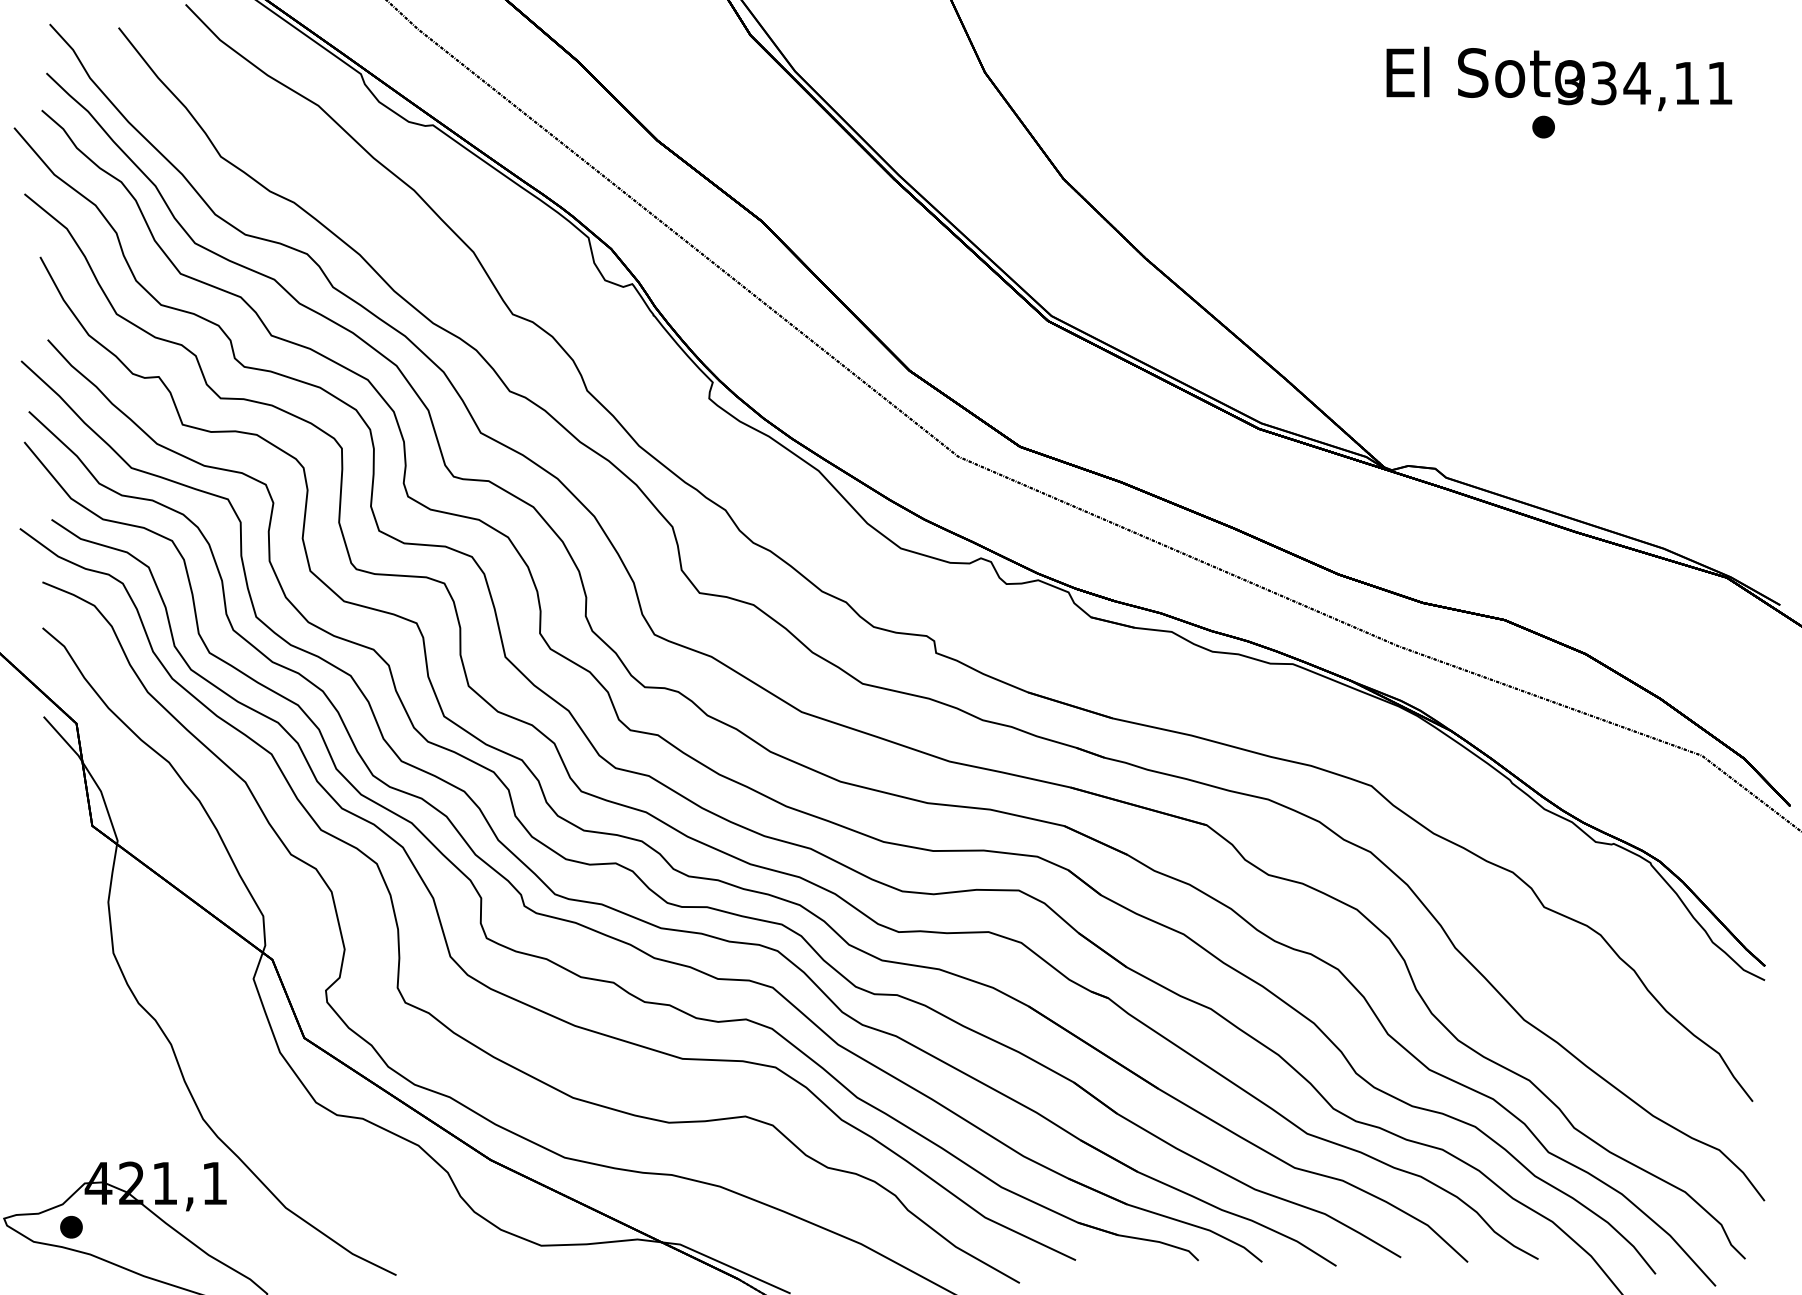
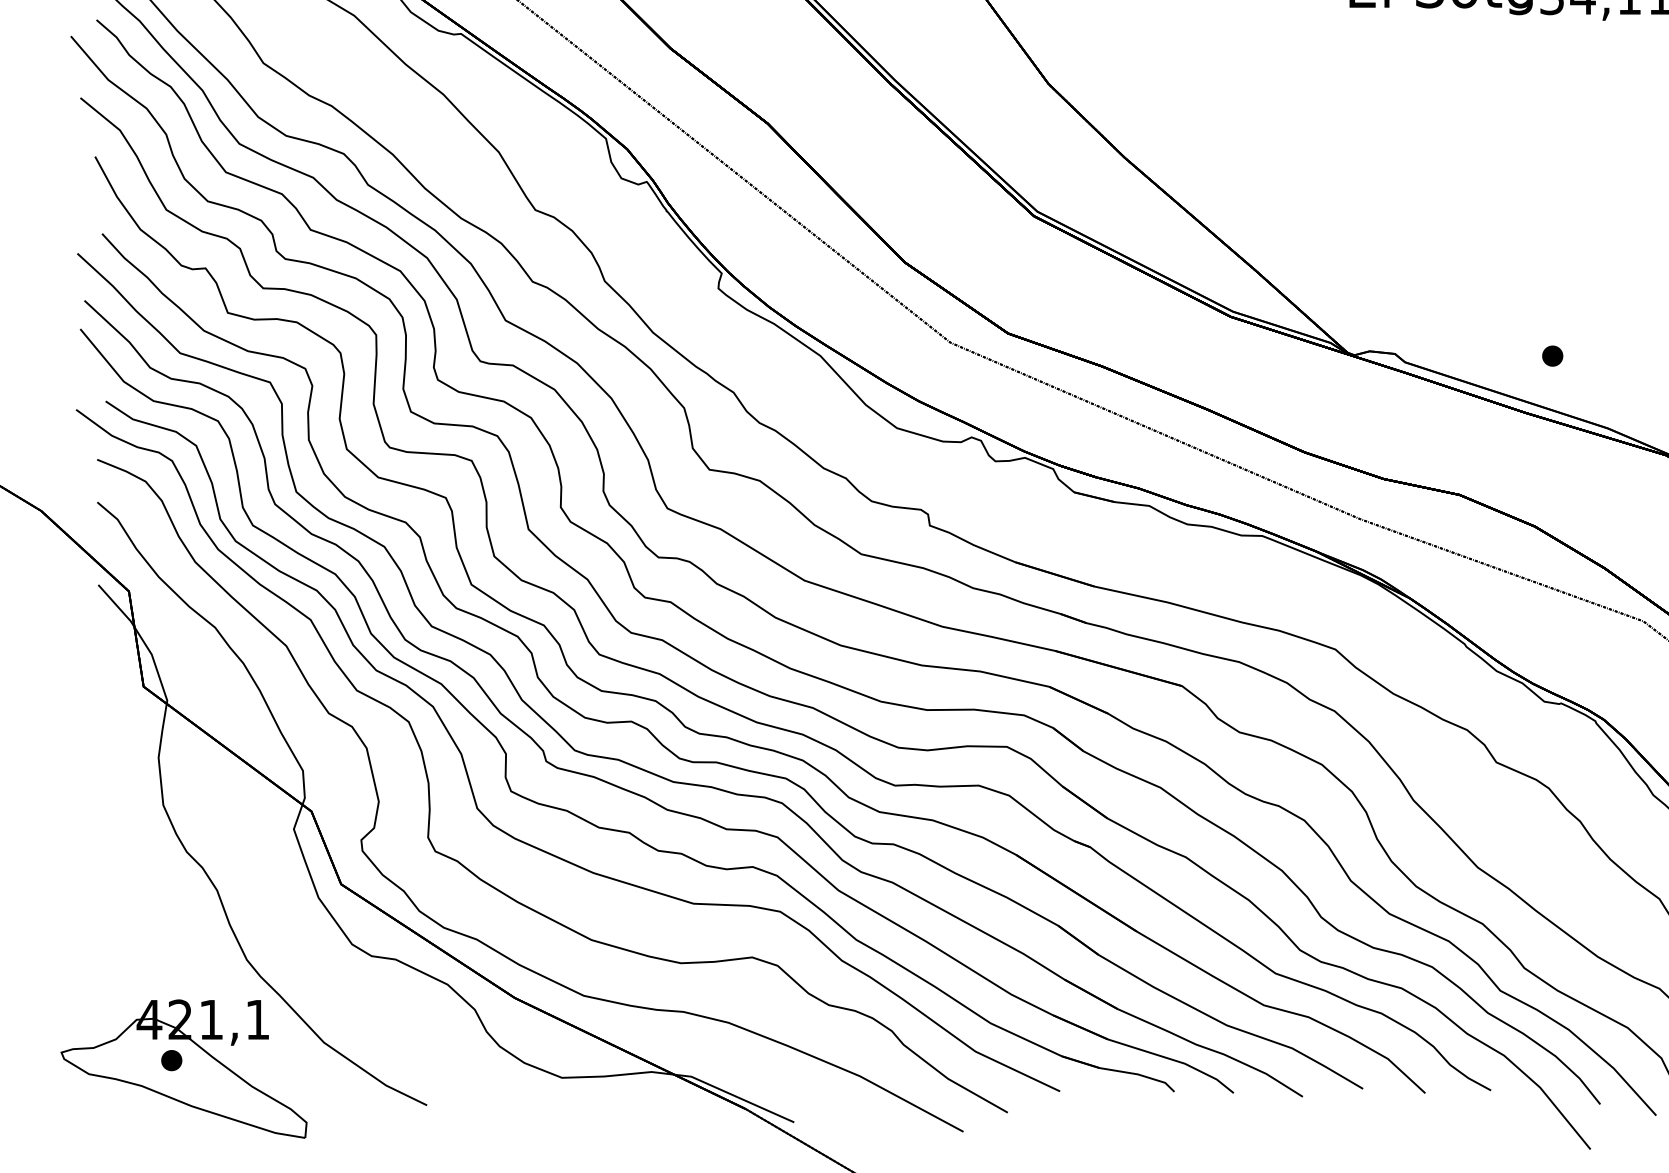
part: (1543, 126) -> (1552, 355), moved
part: (71, 1227) -> (171, 1060), moved

